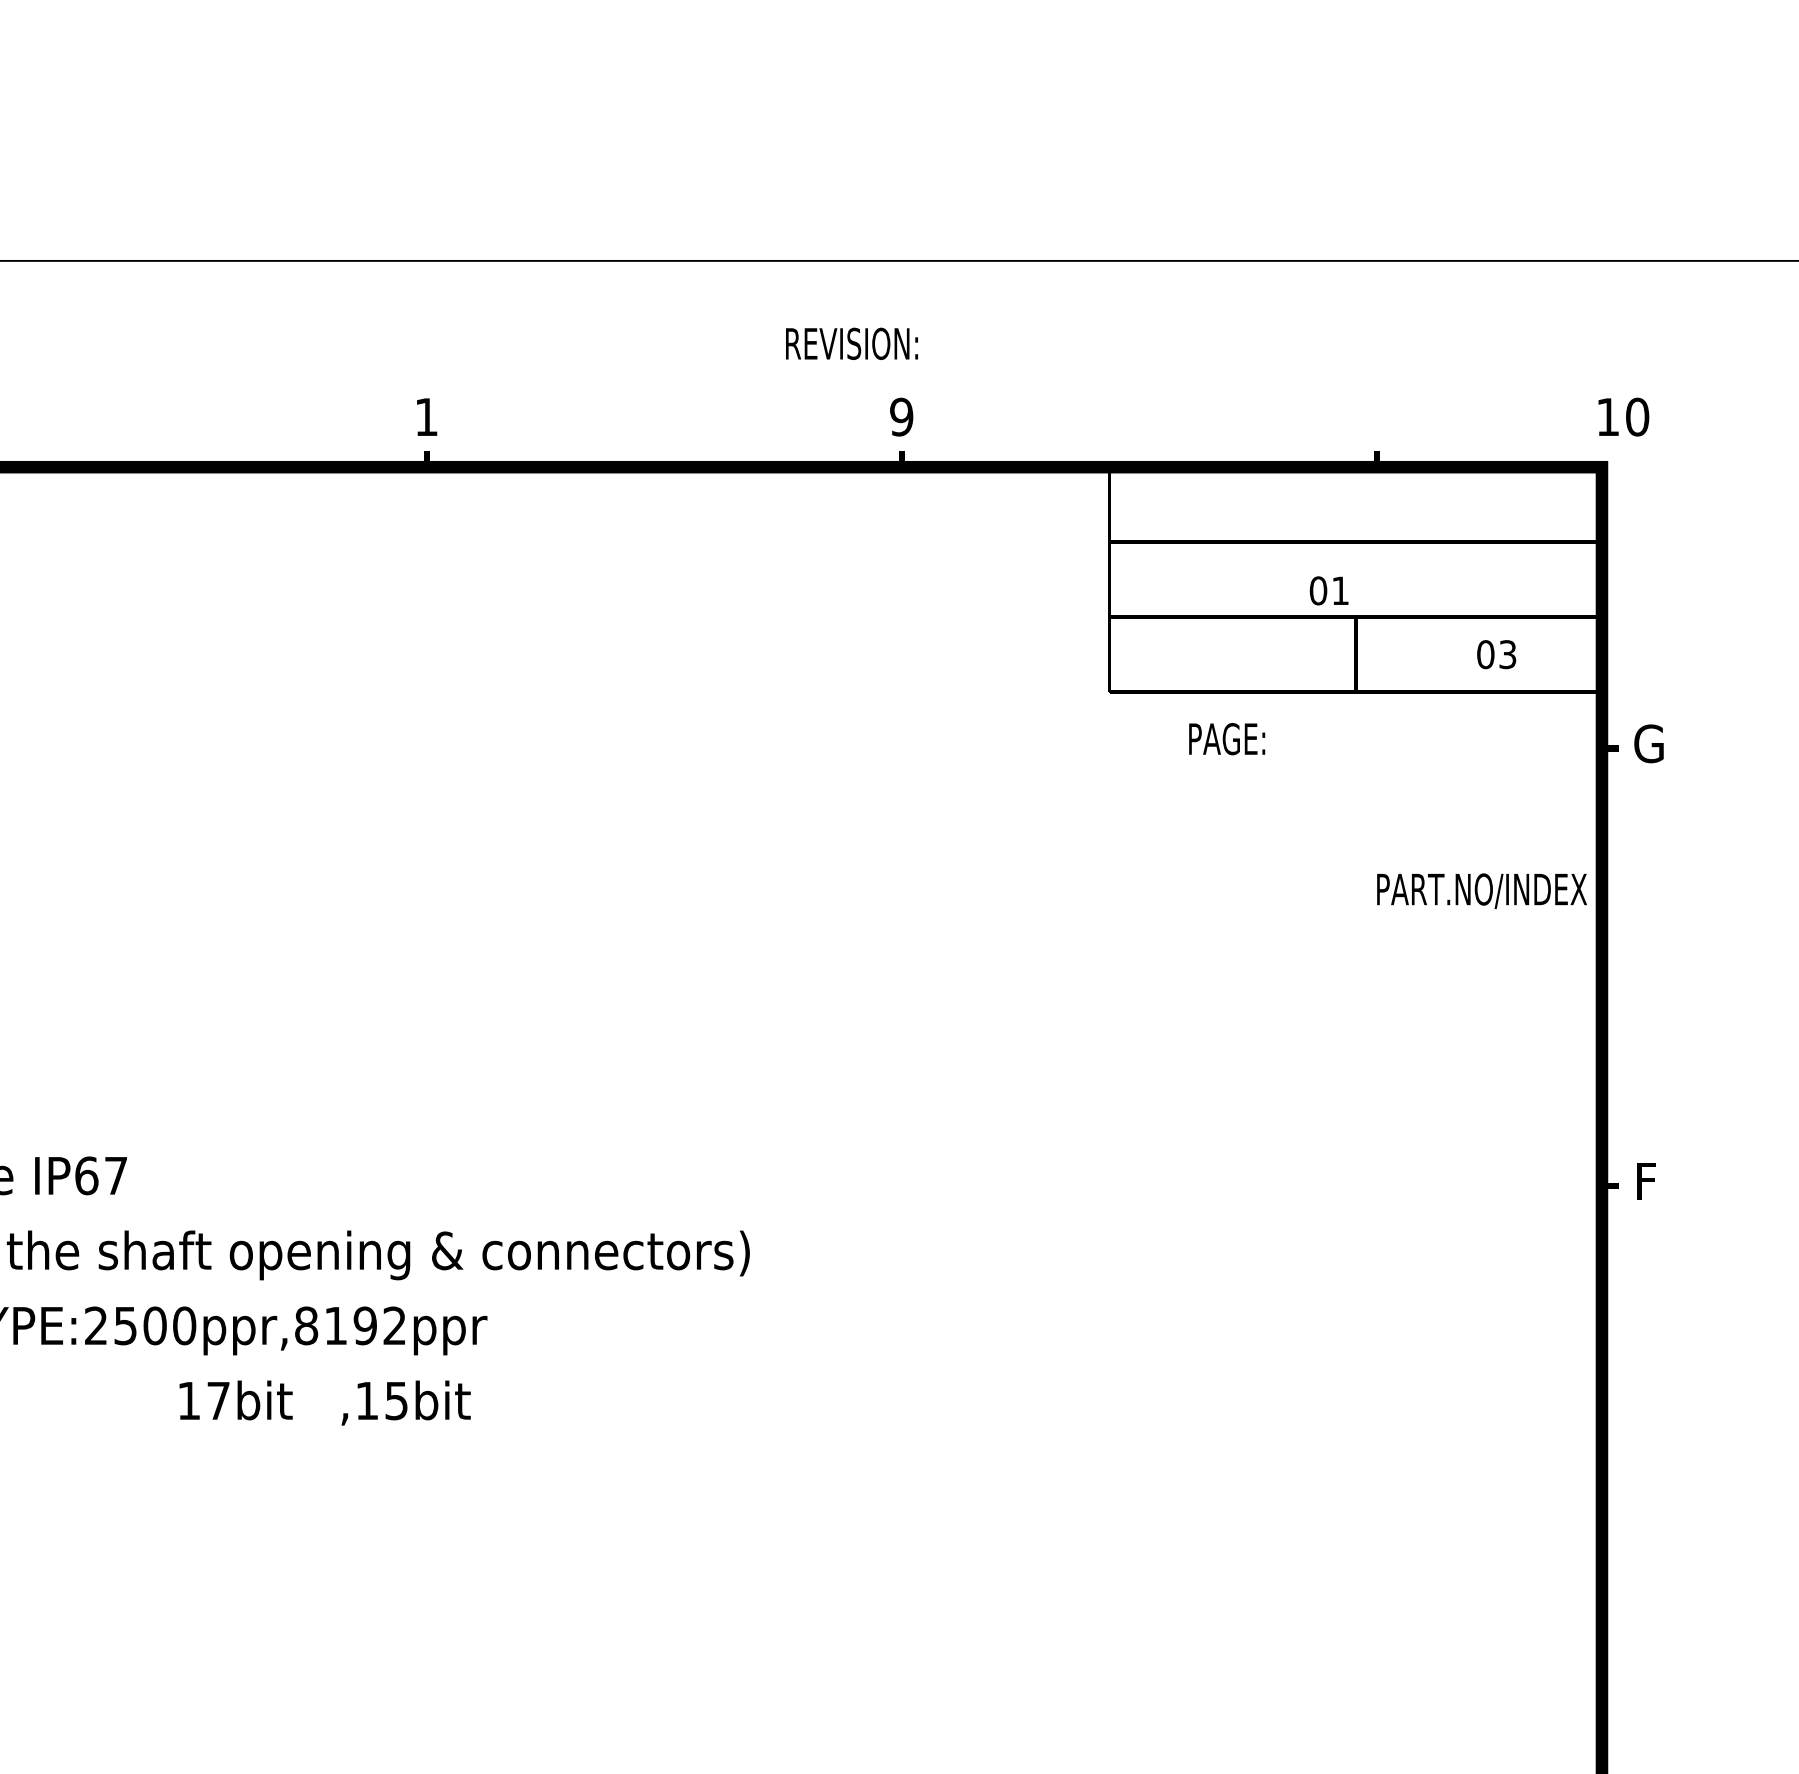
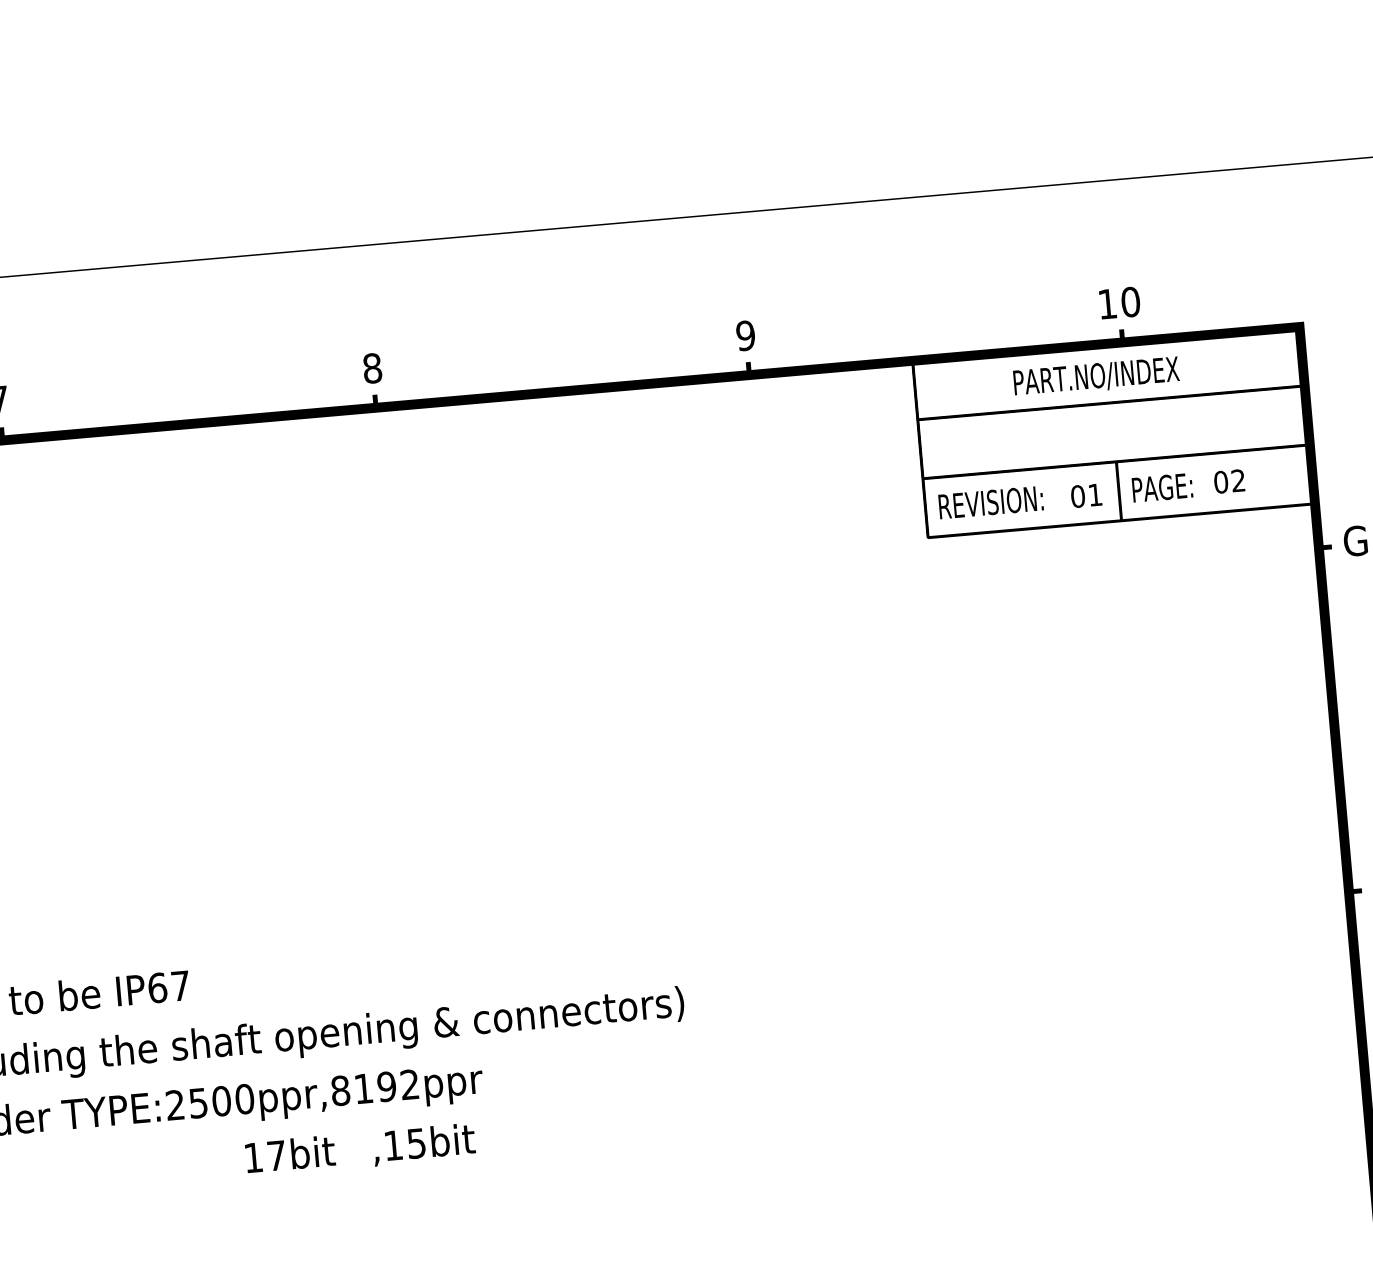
text: (851, 343) -> (990, 502), moved
text: (426, 416) -> (372, 367), 1 -> 8
text: (1623, 416) -> (1119, 302), moved
text: (1328, 590) -> (1085, 495), moved
text: (1507, 654) -> (1238, 480), 03 -> 02
text: (1227, 739) -> (1162, 488), moved
text: (1481, 891) -> (1096, 377), moved

